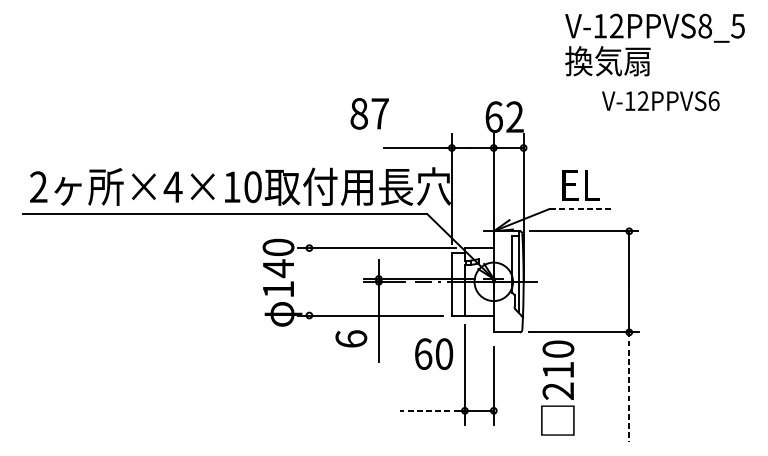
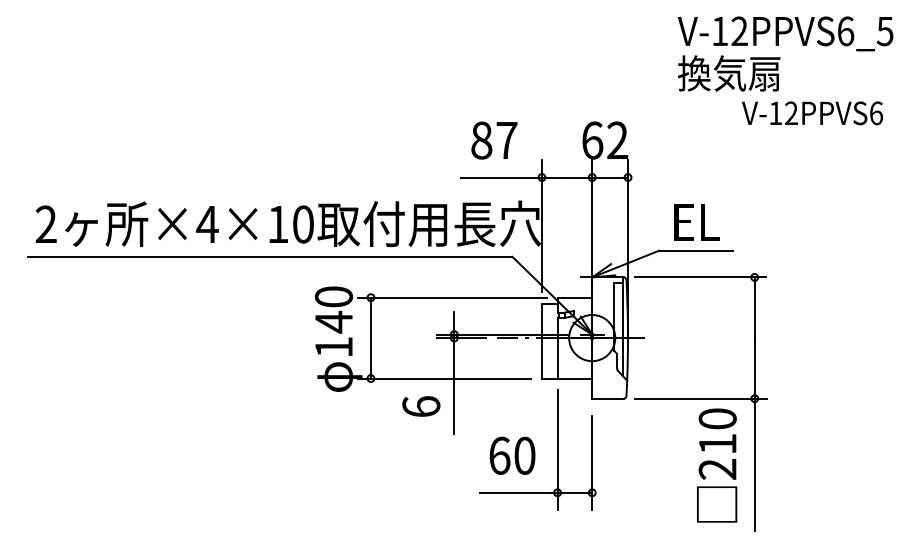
text: (704, 26) -> (845, 31), V-12PPVS8_5 -> V-12PPVS6_5
text: (660, 101) -> (812, 113), moved
text: (369, 113) -> (494, 140), moved
line: (580, 208) -> (696, 250), dashed -> solid
line: (308, 281) -> (370, 337), added
text: (434, 353) -> (512, 455), moved
line: (629, 387) -> (754, 464), dashed -> solid
text: (558, 388) -> (717, 465), moved
line: (429, 410) -> (515, 492), dashed -> solid

